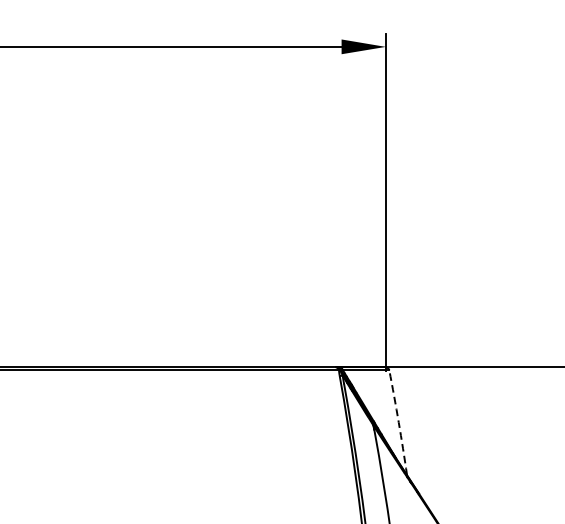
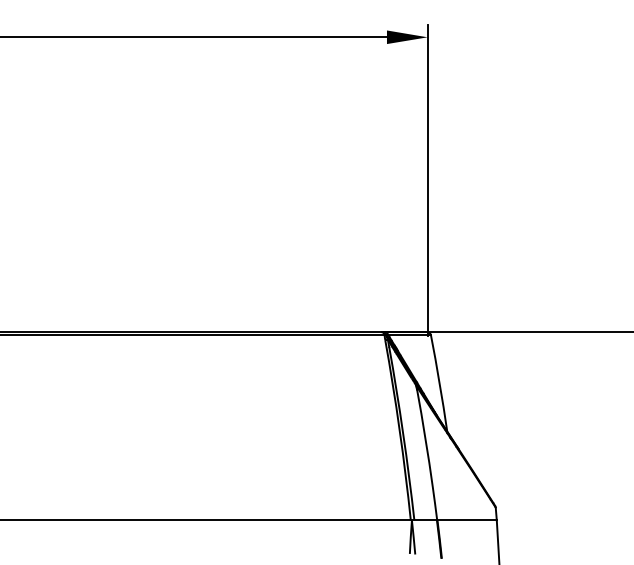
arc: (398, 423) -> (439, 383), dashed -> solid

